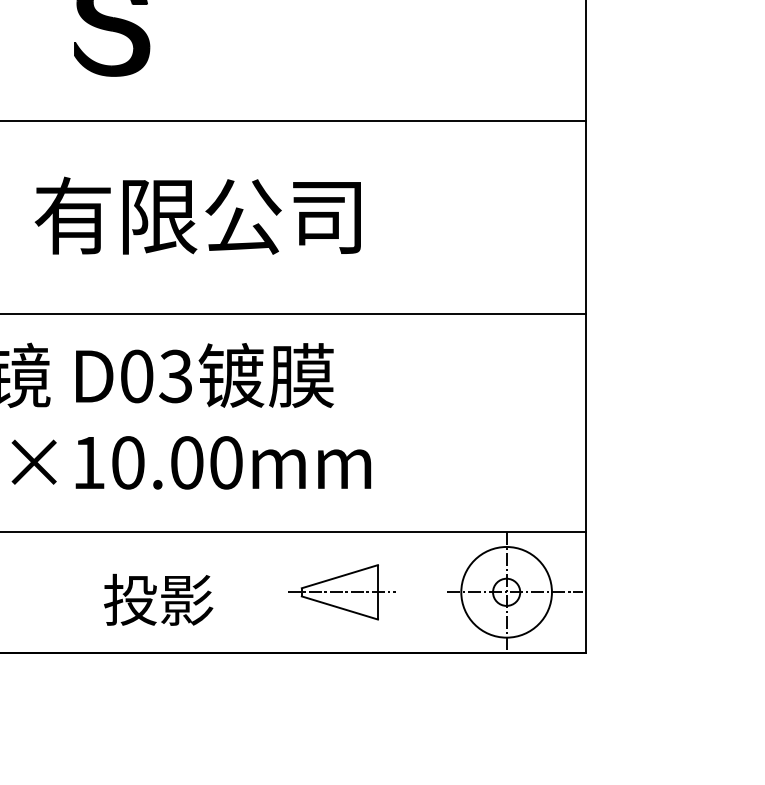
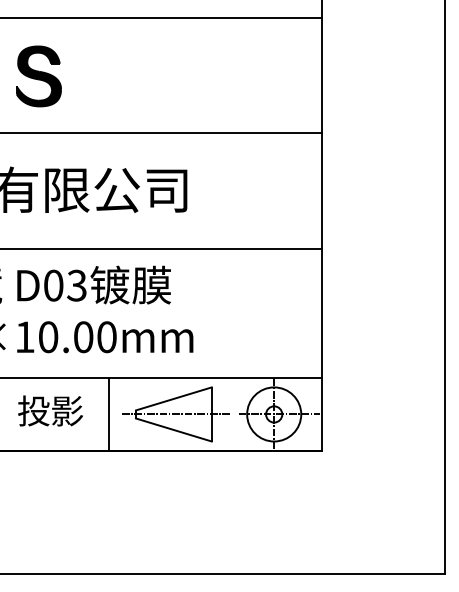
line: (230, 592) -> (109, 414), added
part: (341, 592) -> (175, 414), size x1.67
text: (158, 599) -> (50, 410), moved

